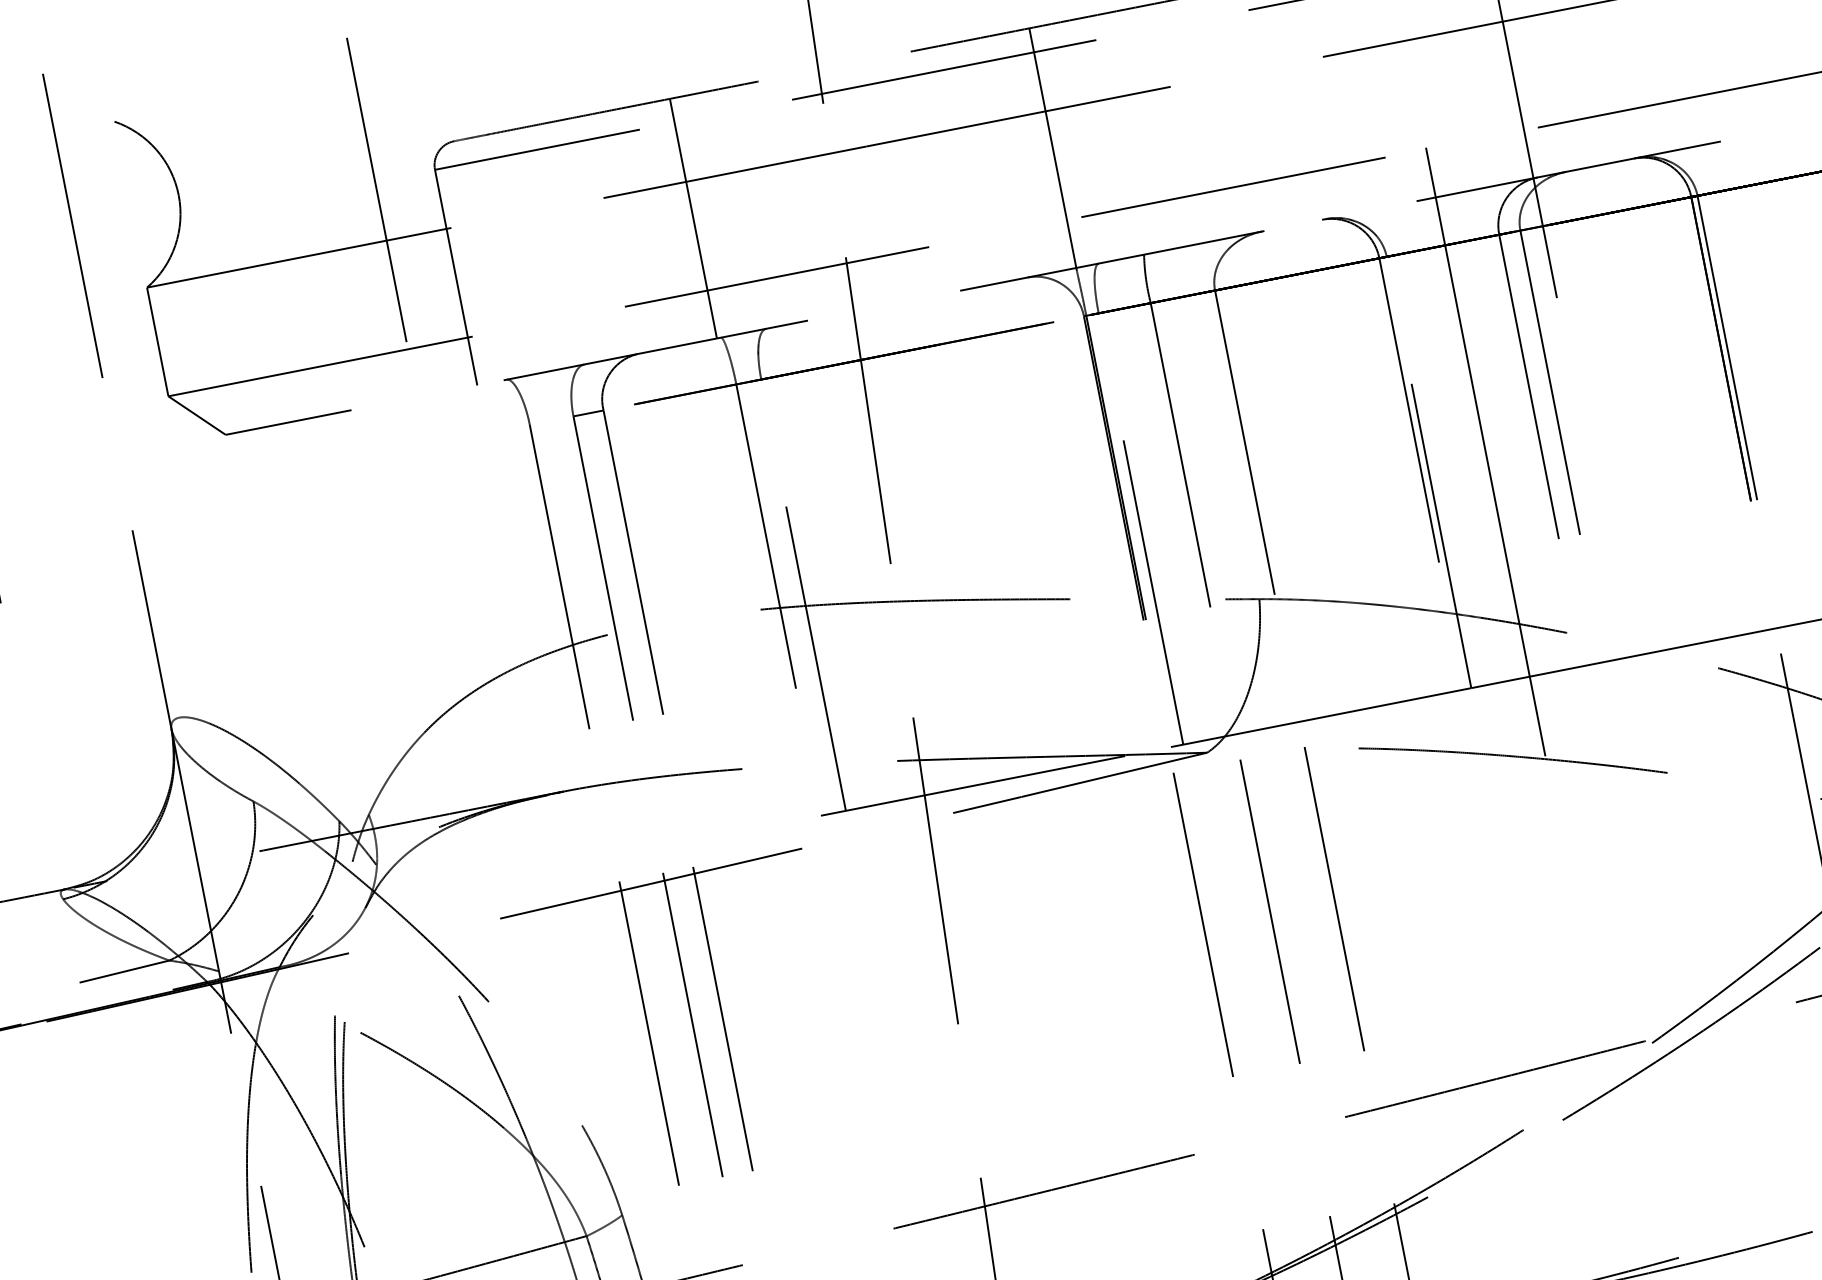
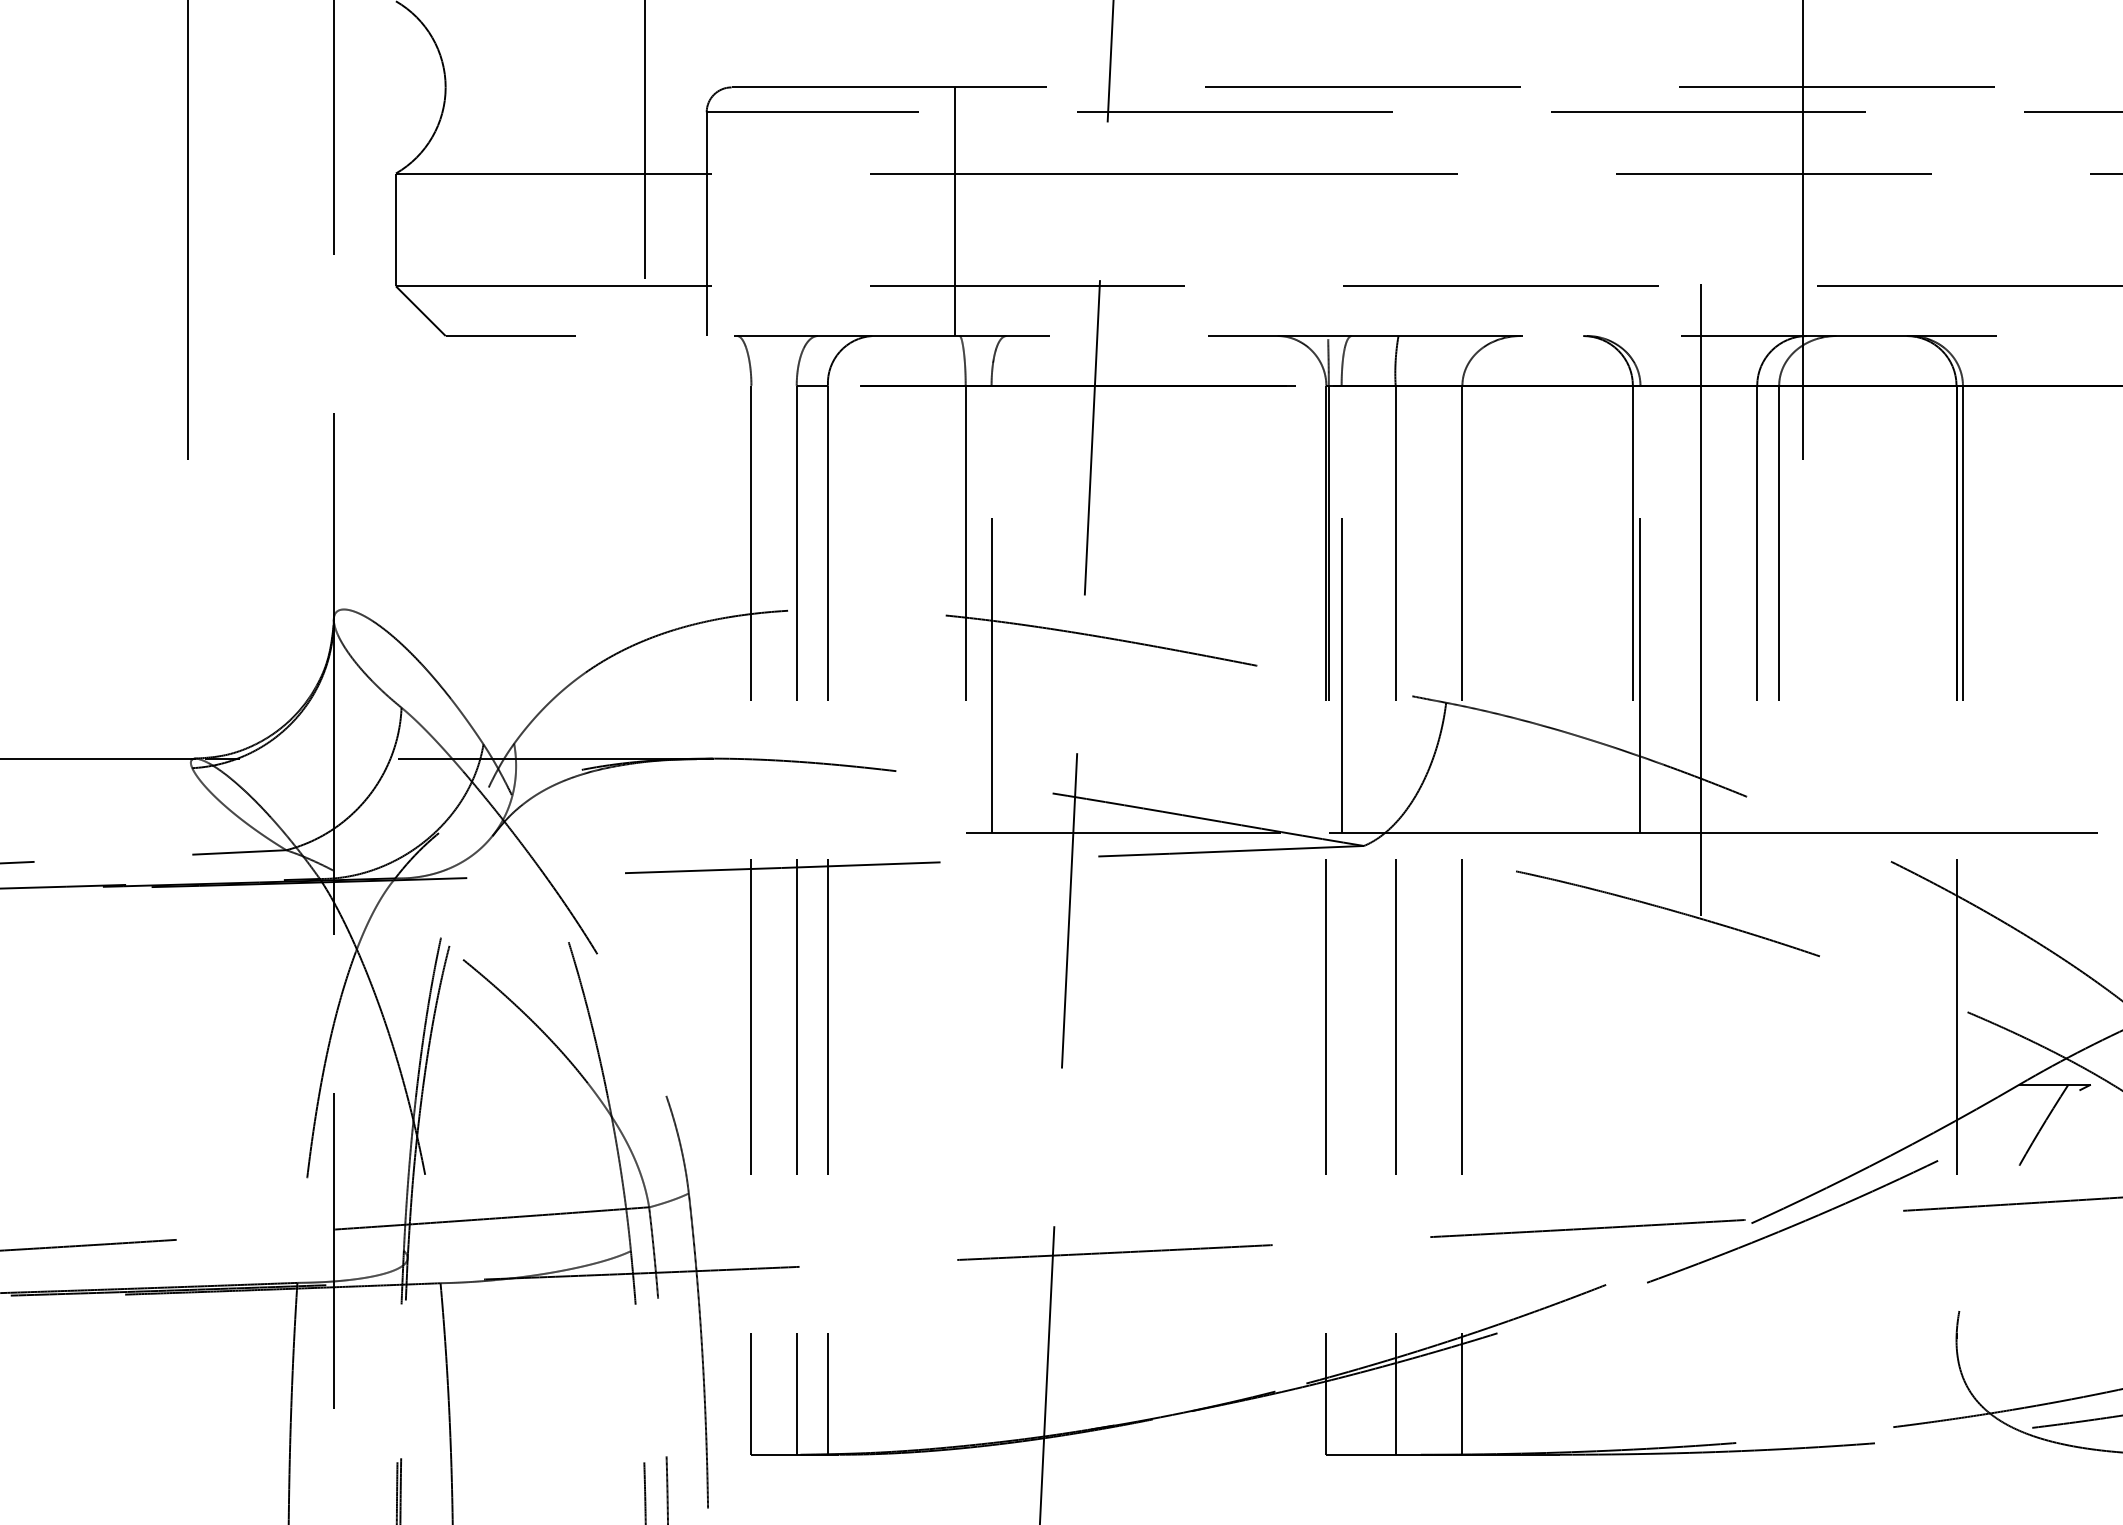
line: (1053, 149) -> (1328, 213), removed

